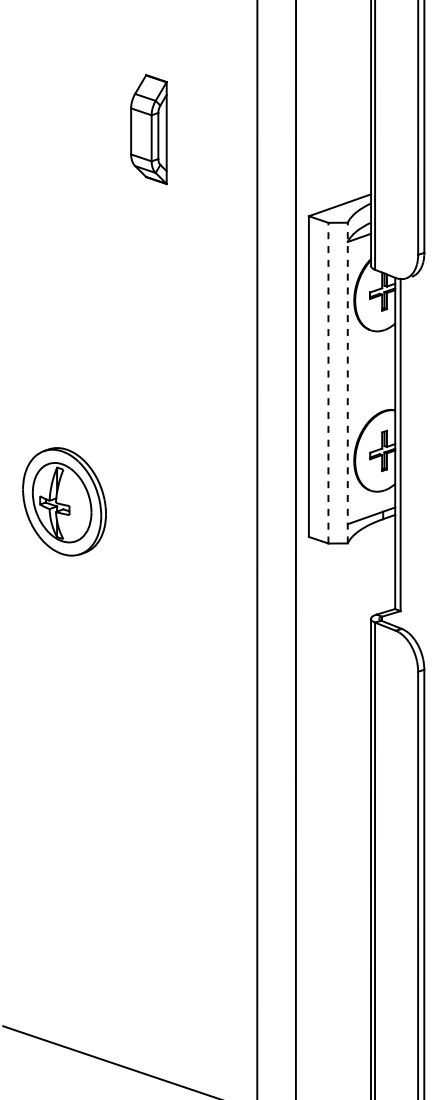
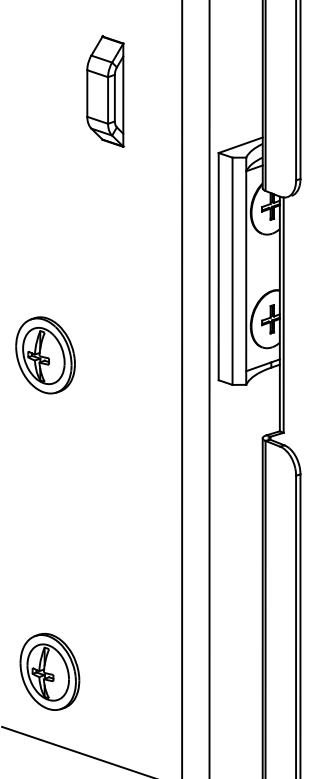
part: (148, 129) -> (105, 91), size x1.43
line: (328, 382) -> (232, 270), dashed -> solid
line: (347, 382) -> (246, 270), dashed -> solid
part: (70, 948) -> (49, 671), added

